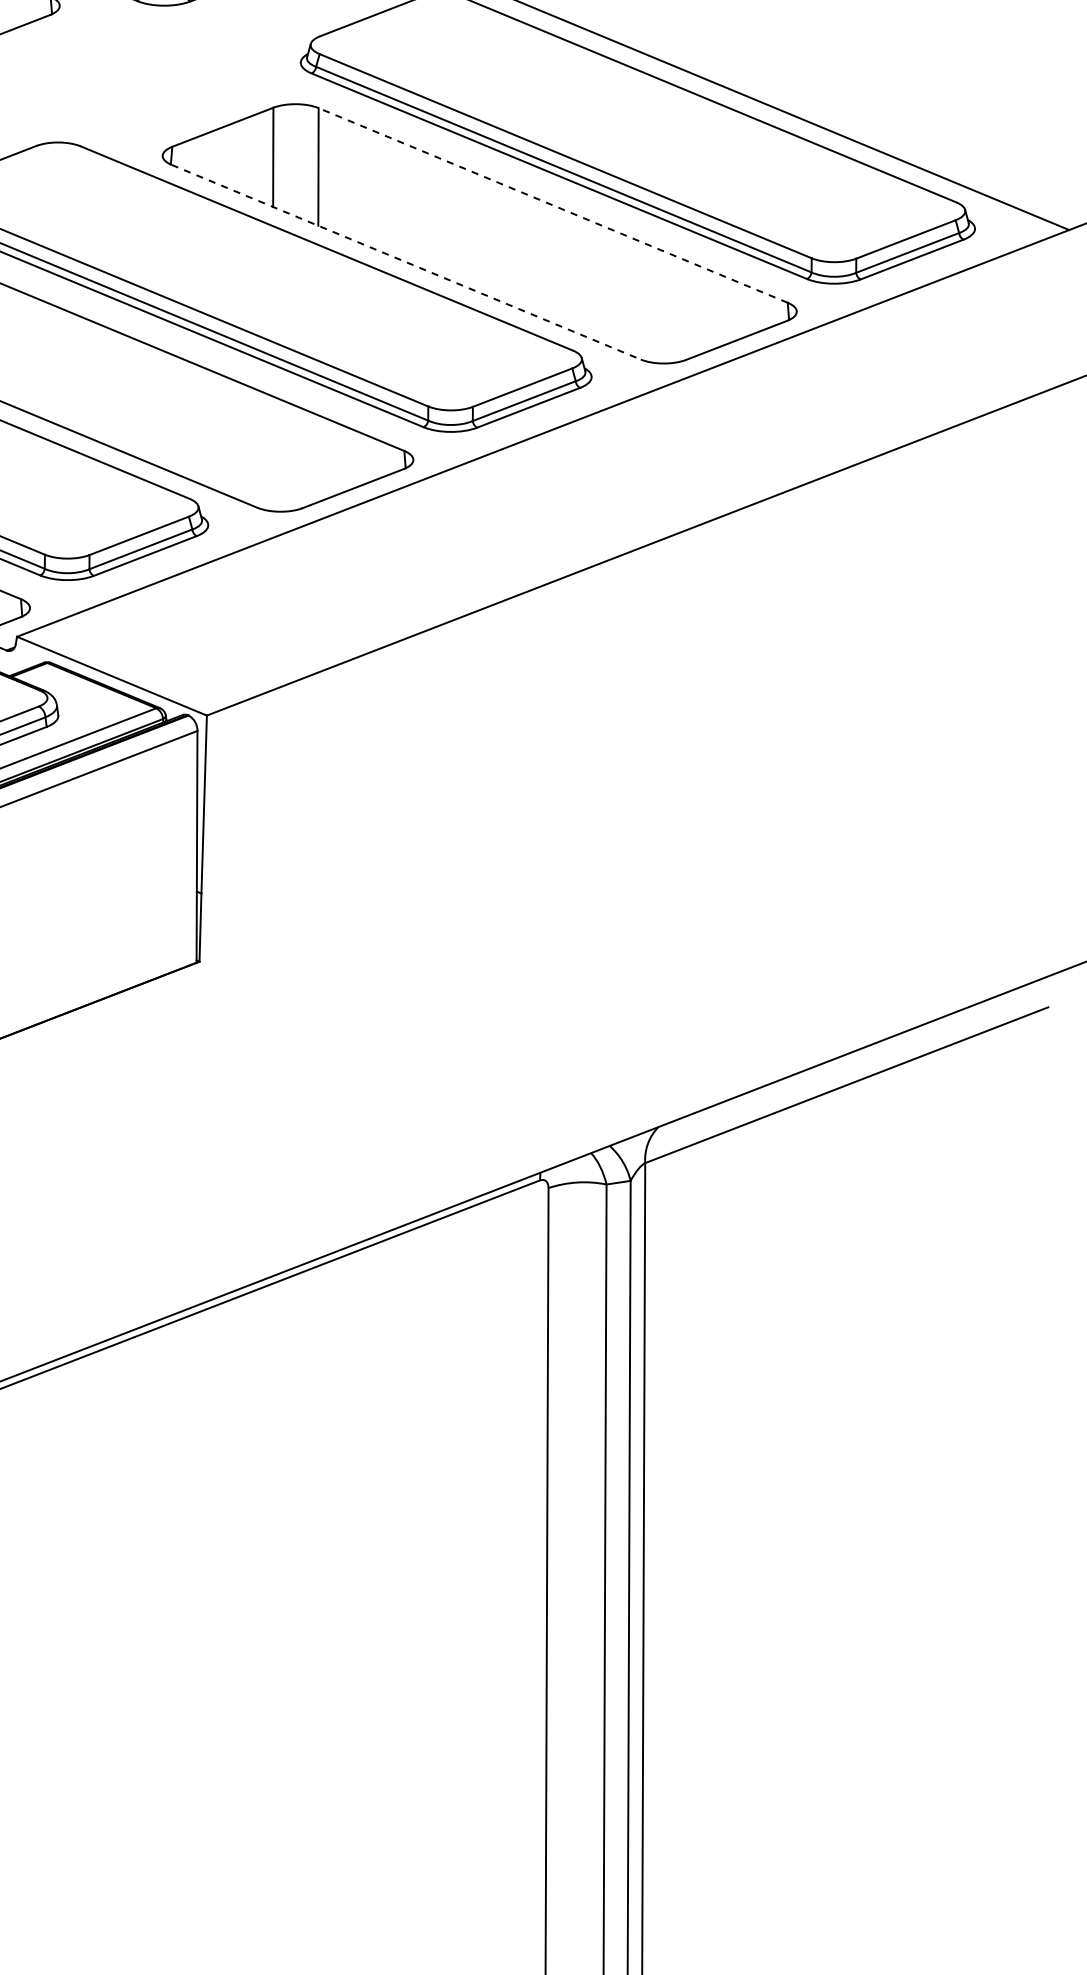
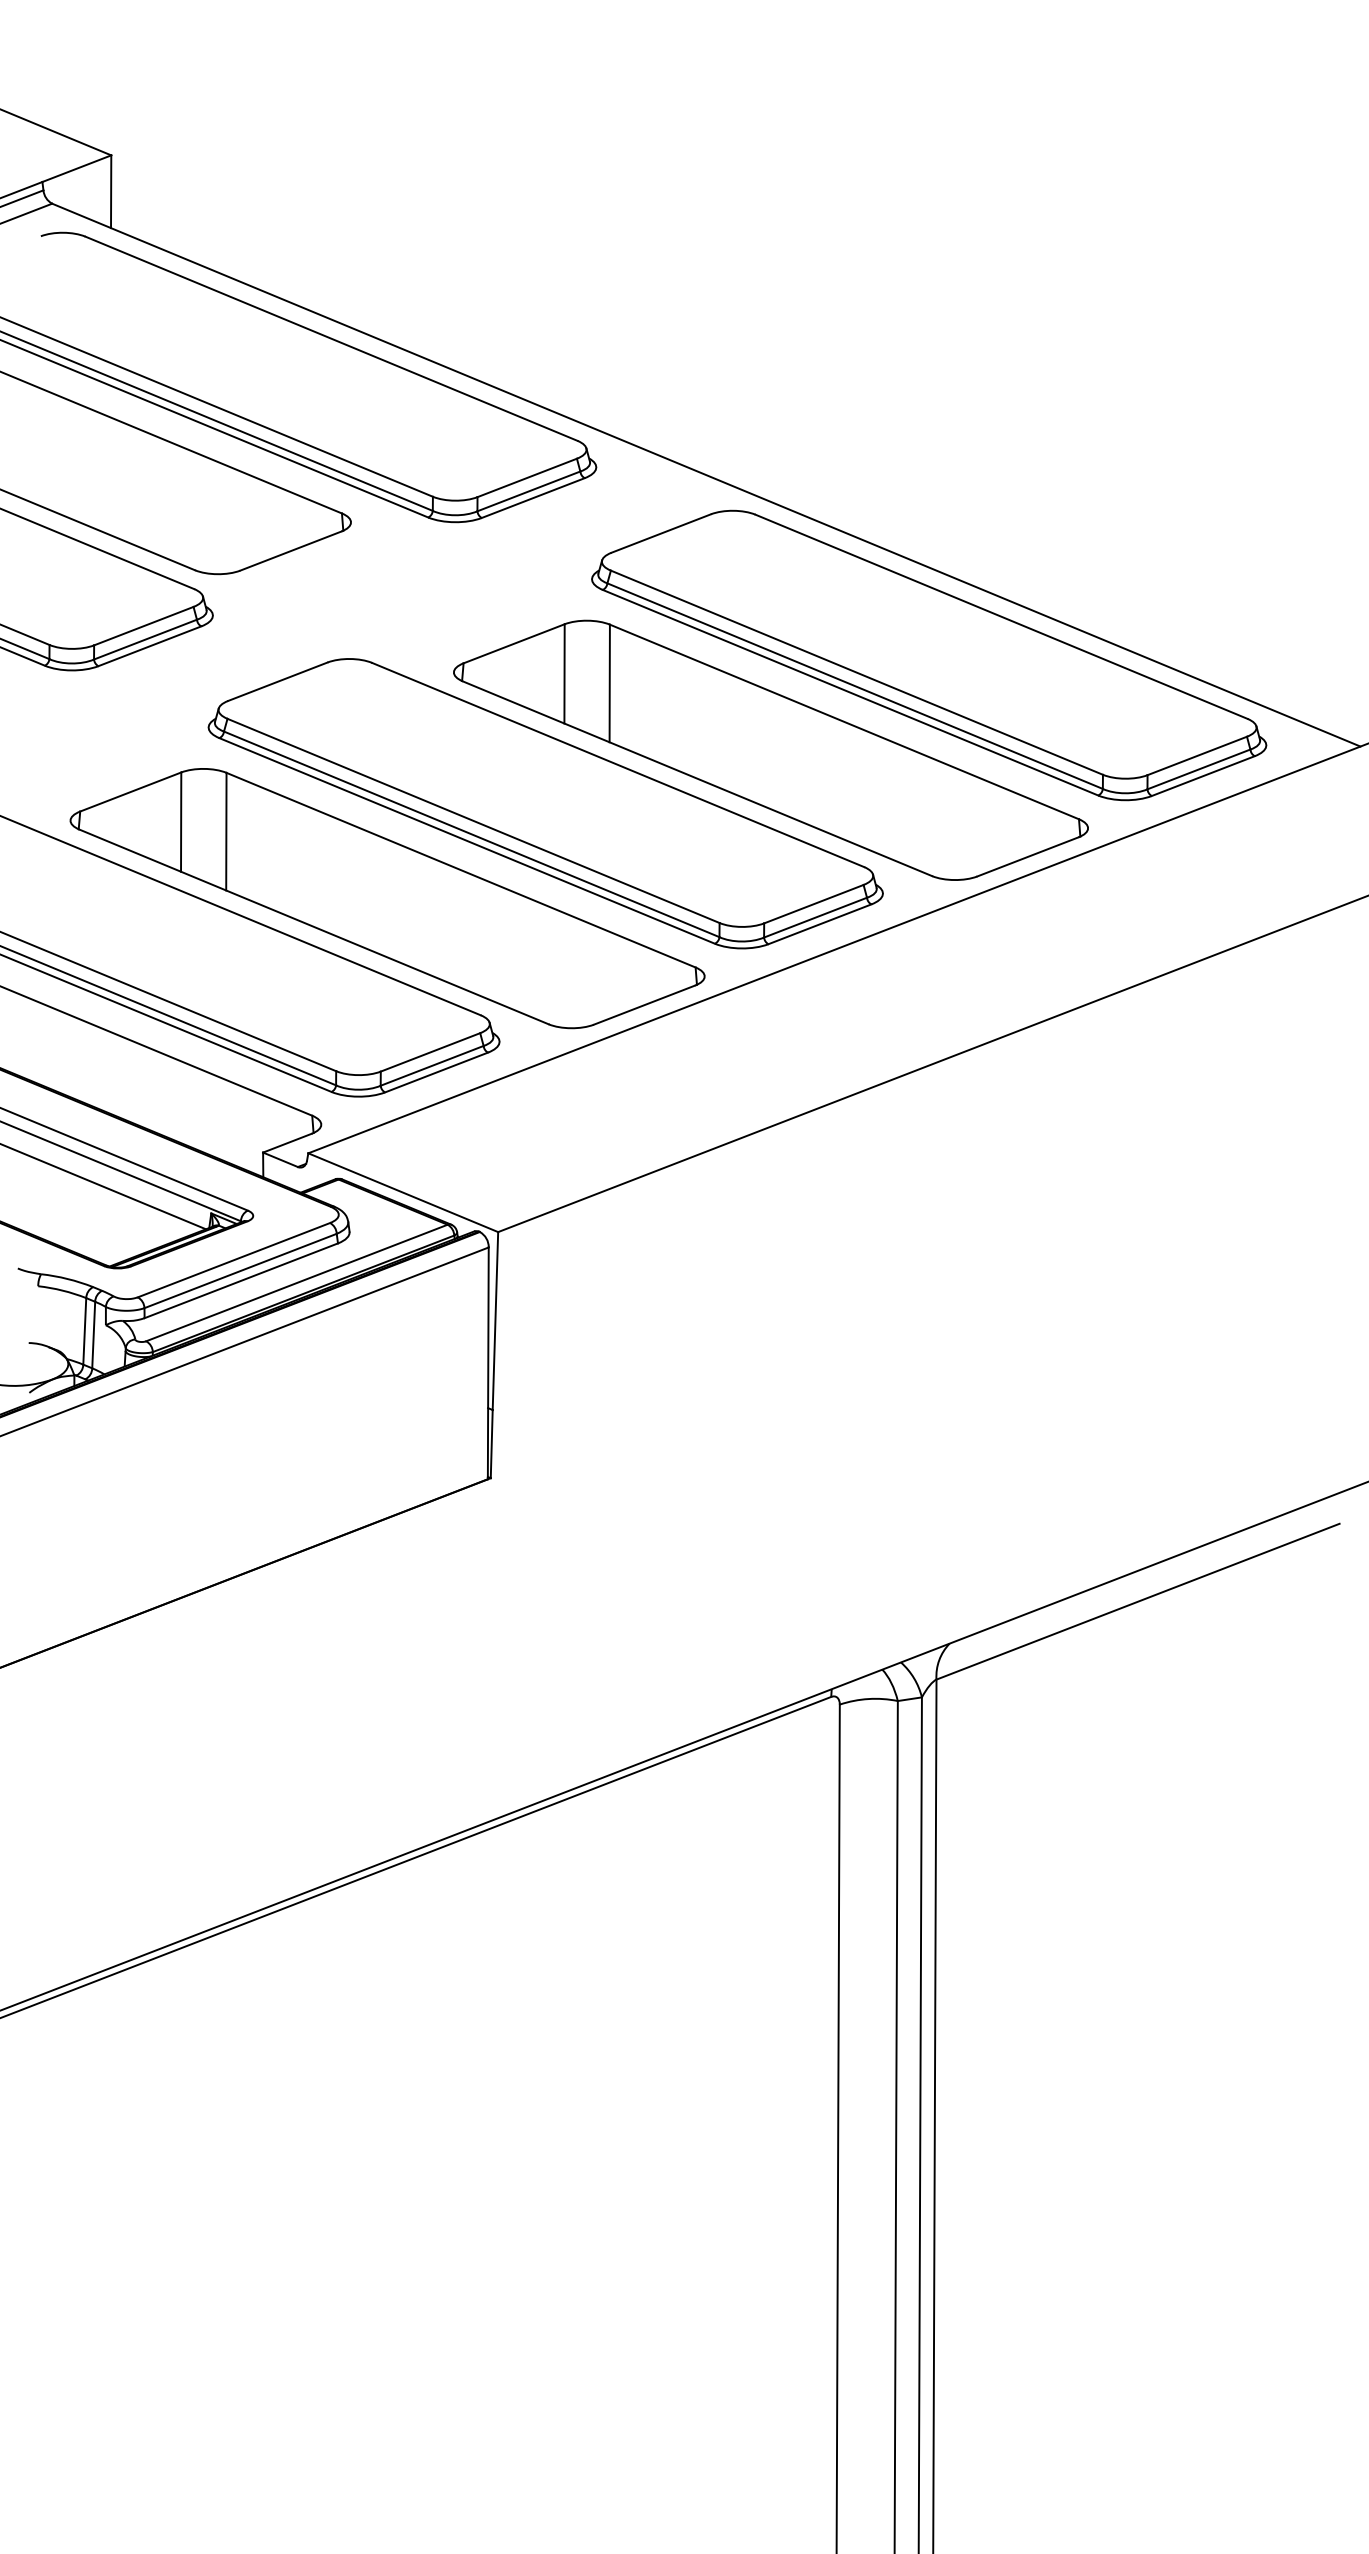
line: (553, 204) -> (844, 721), dashed -> solid
line: (406, 261) -> (697, 778), dashed -> solid

